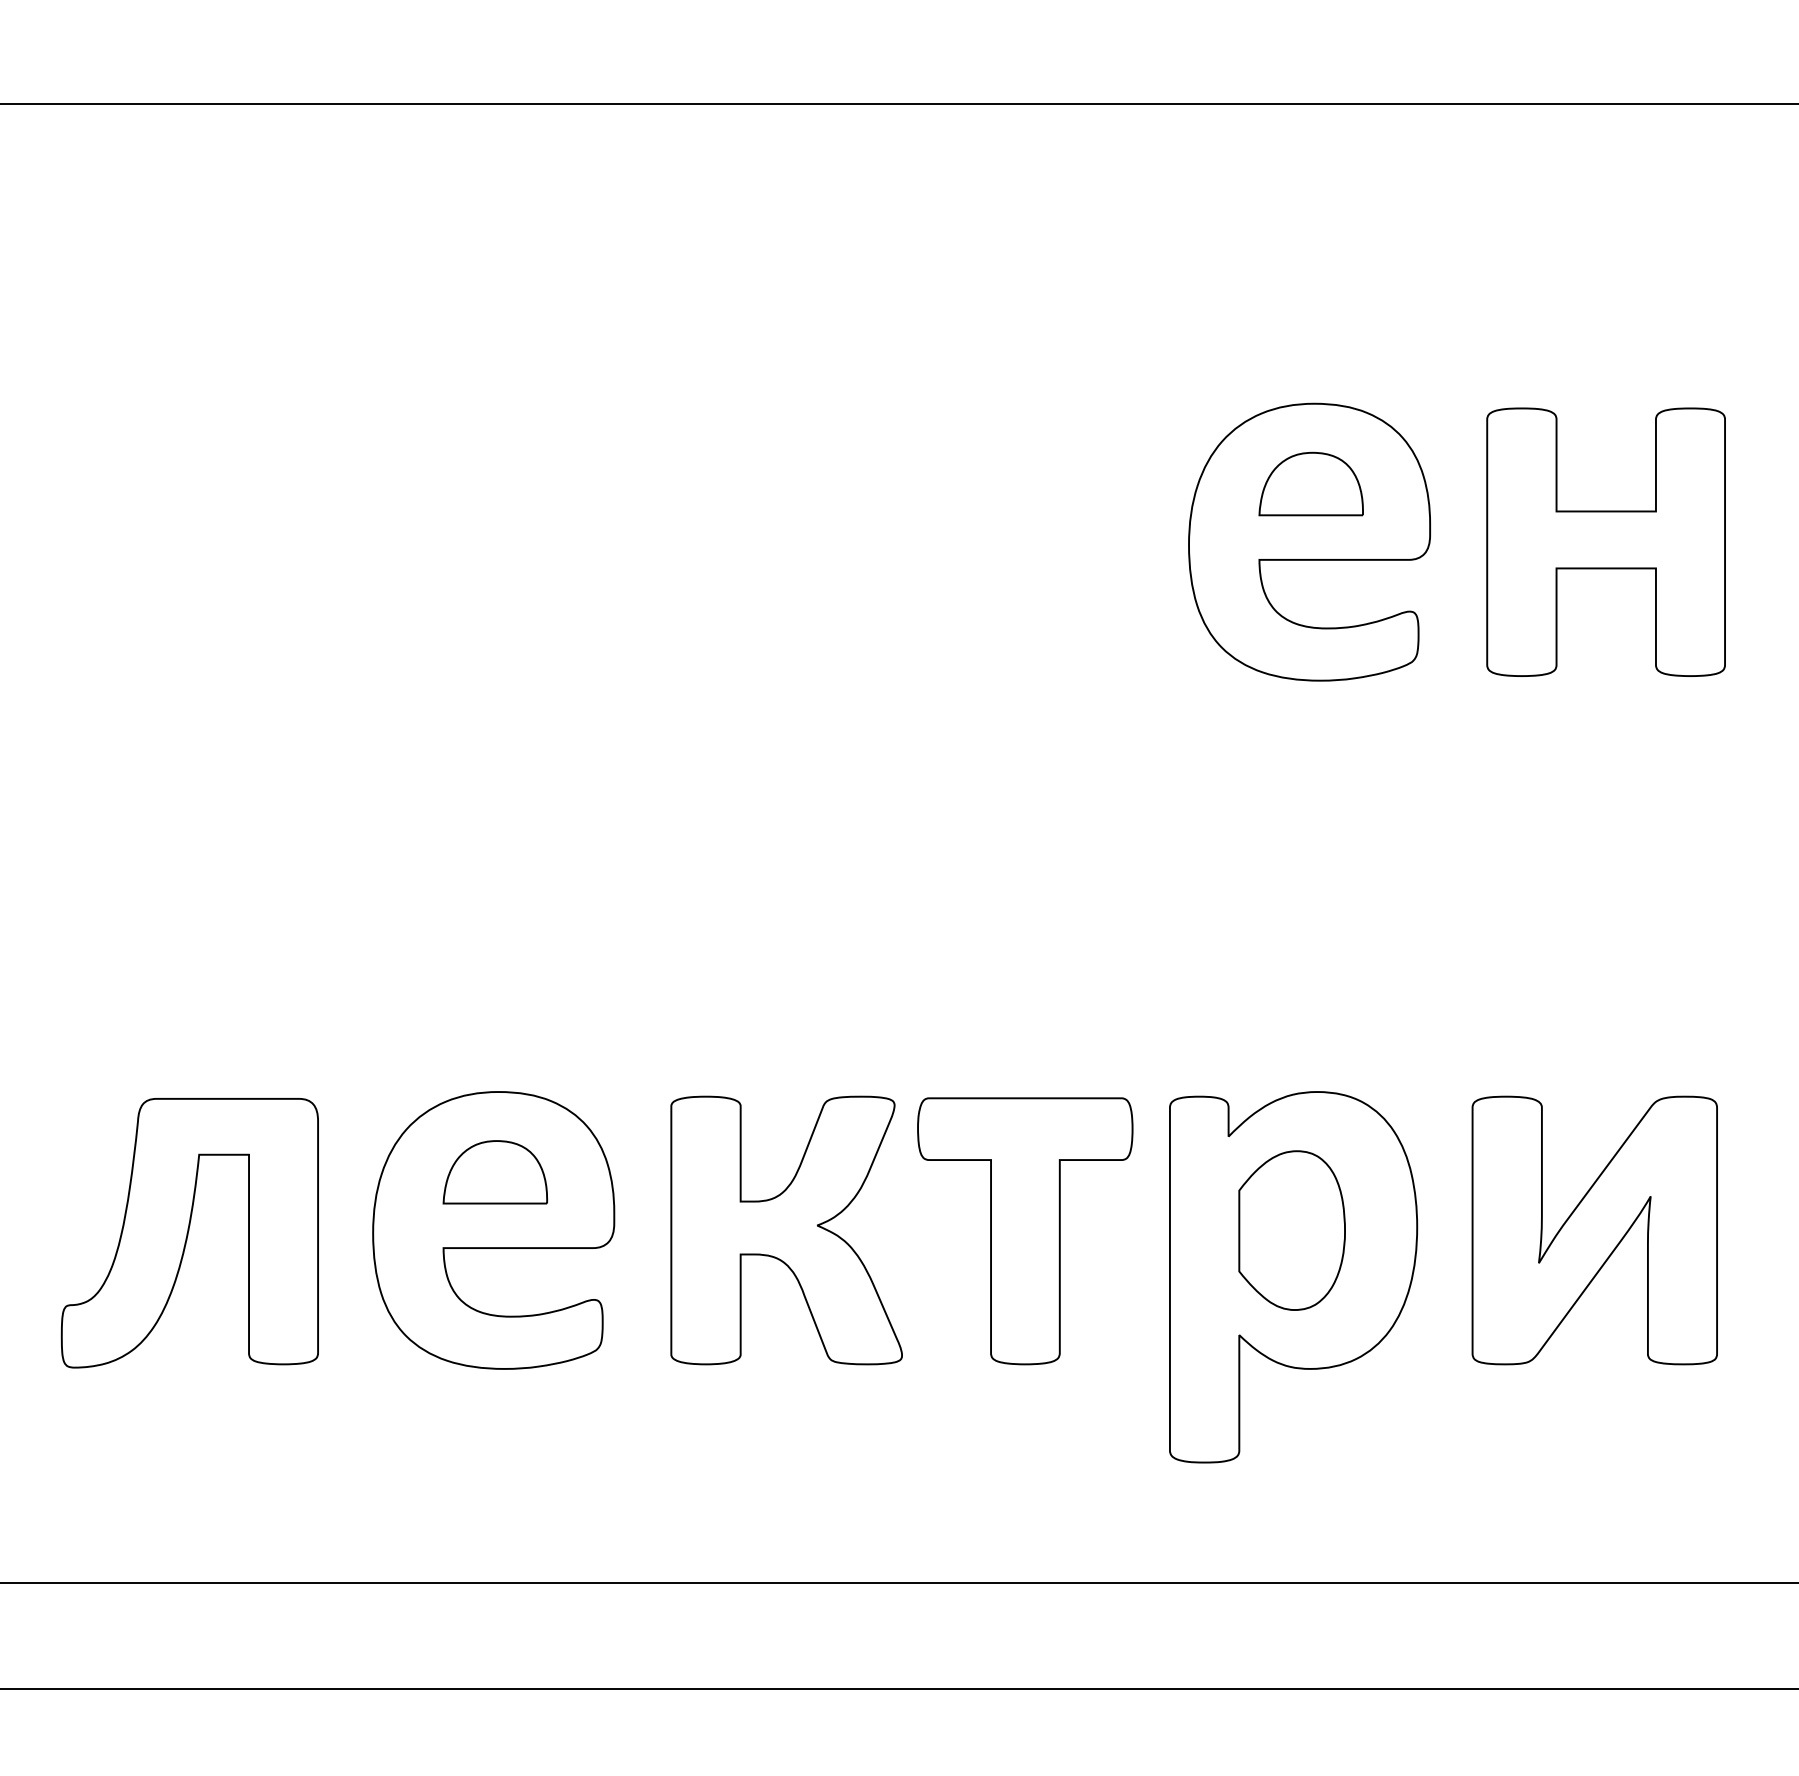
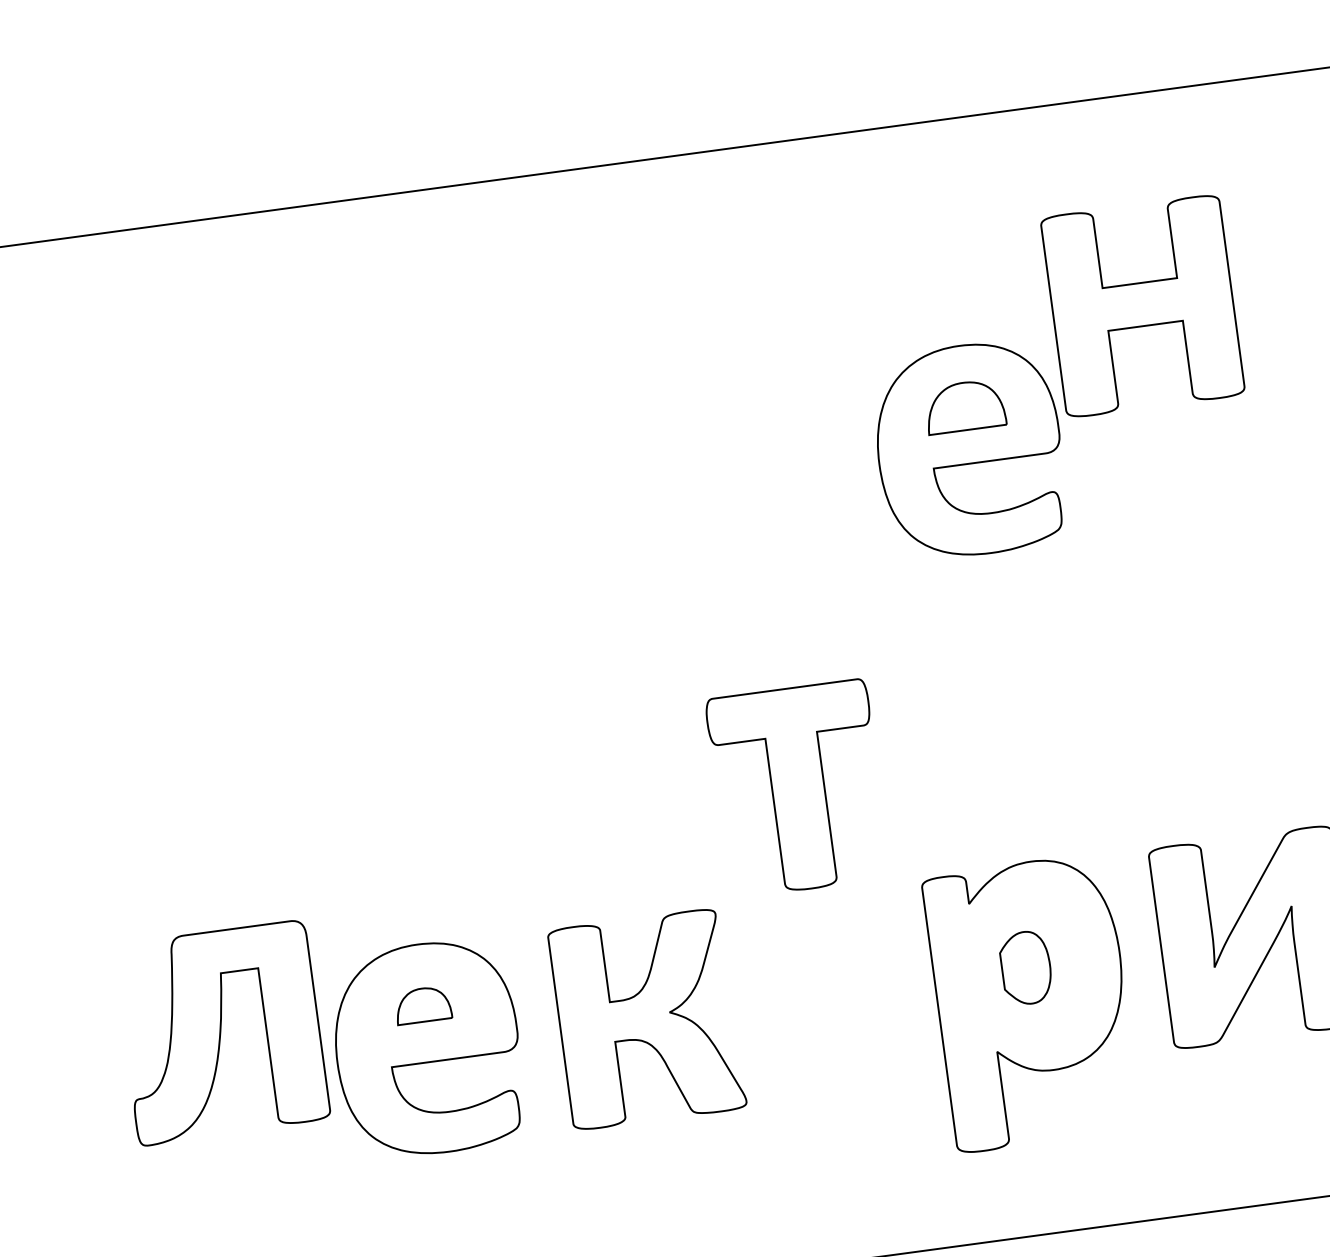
part: (1605, 541) -> (1142, 305), moved
part: (495, 1172) -> (423, 1005), size x0.7
part: (1291, 1230) -> (1025, 968), size x0.6
part: (1025, 1231) -> (798, 788), moved
part: (189, 1233) -> (221, 1033), moved

